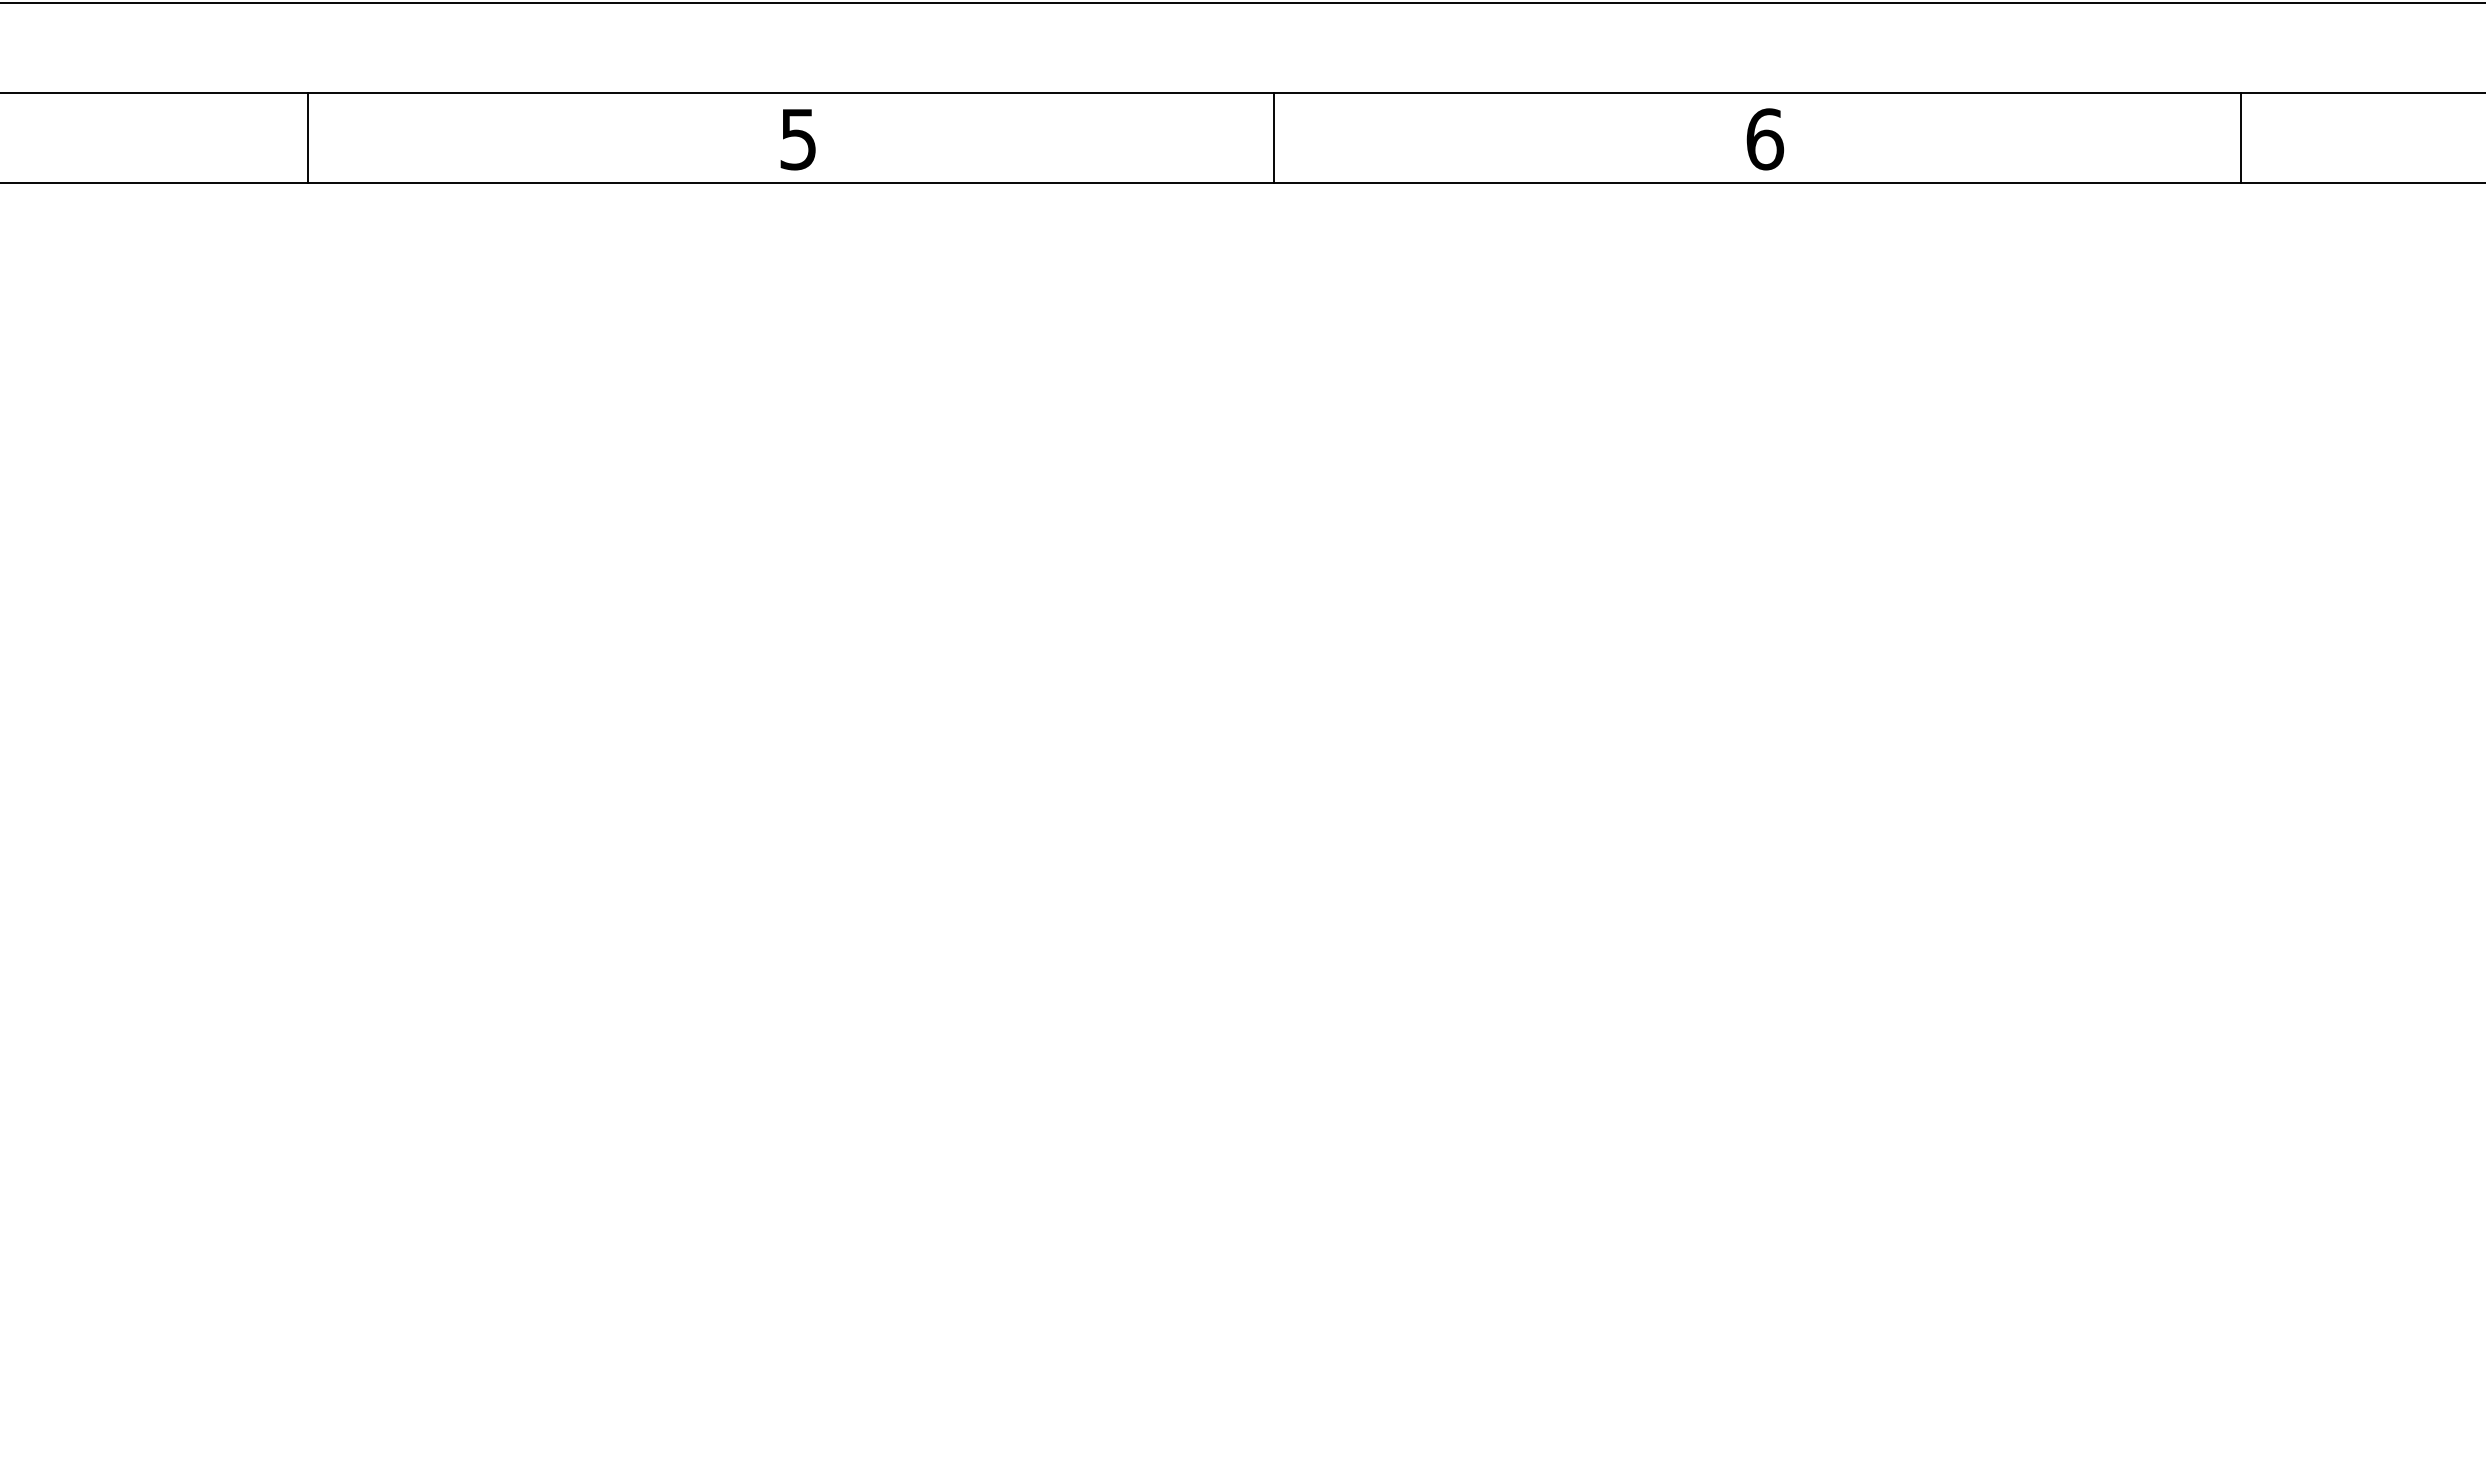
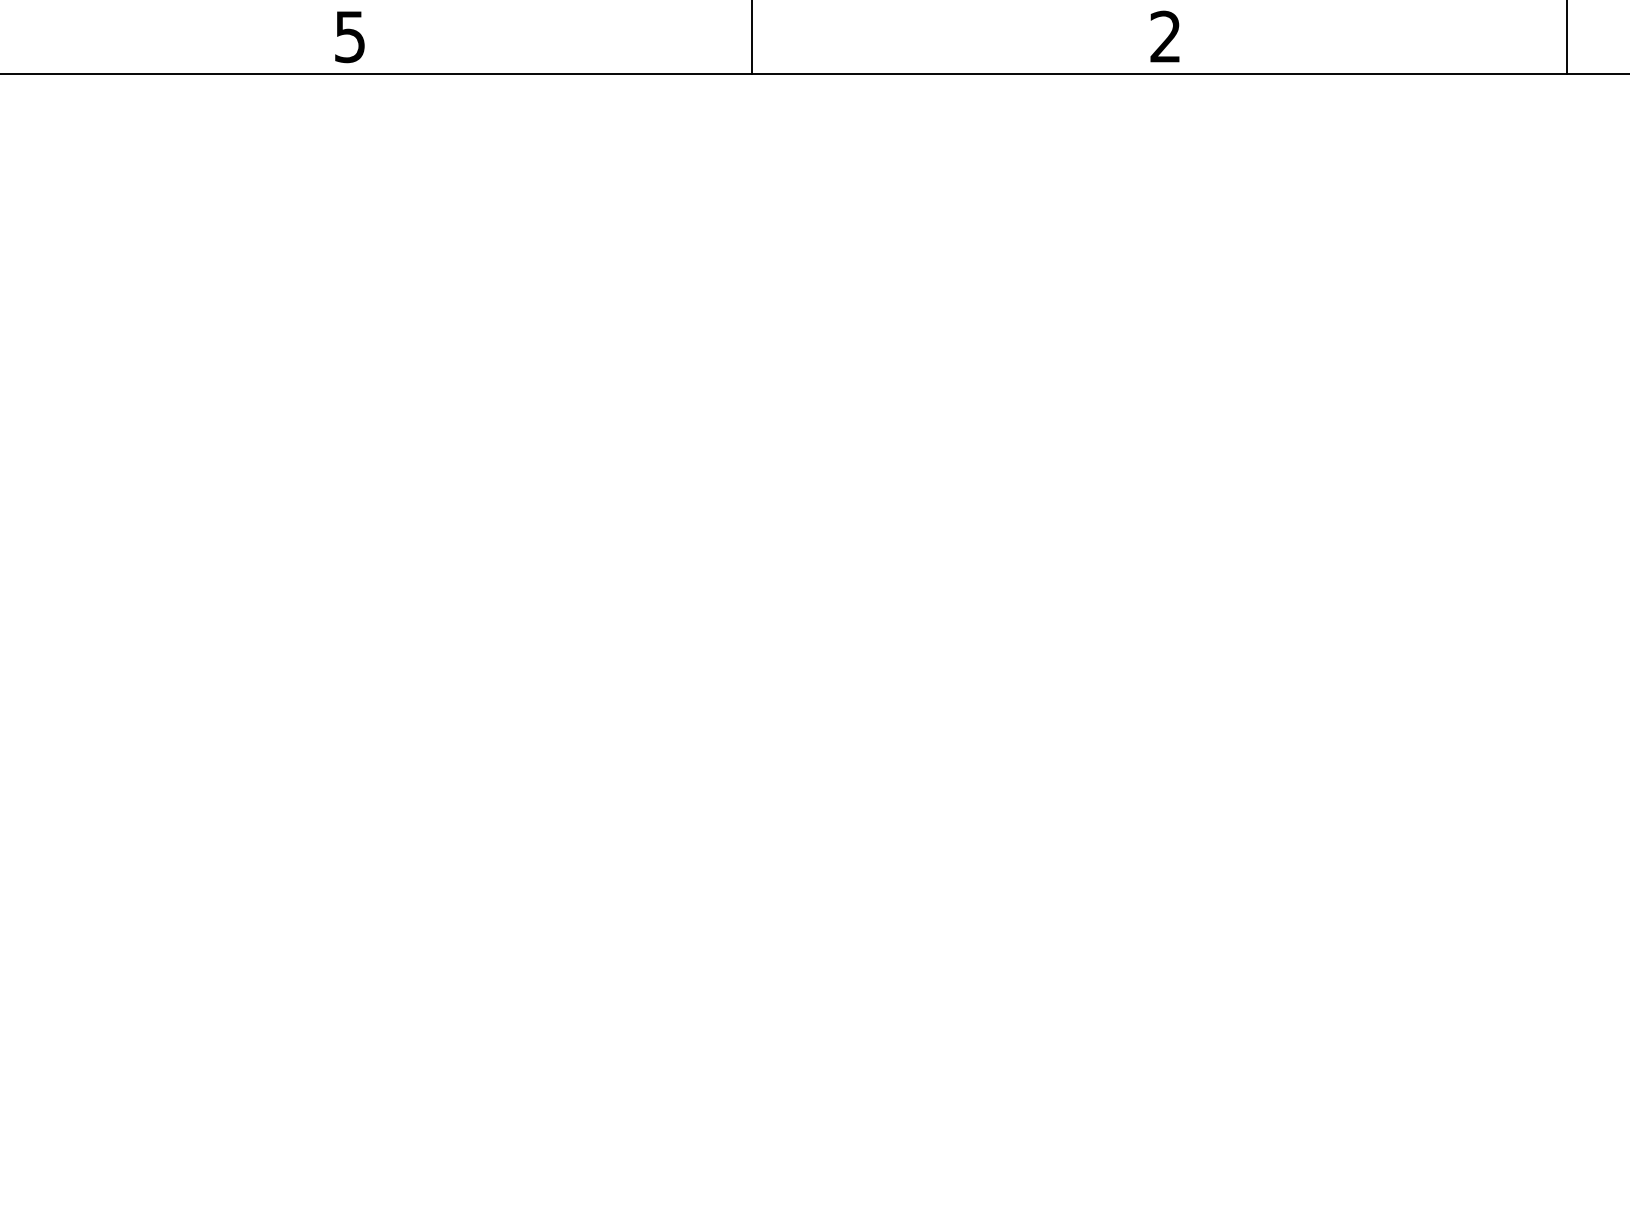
text: (1765, 139) -> (1166, 37), 6 -> 2

